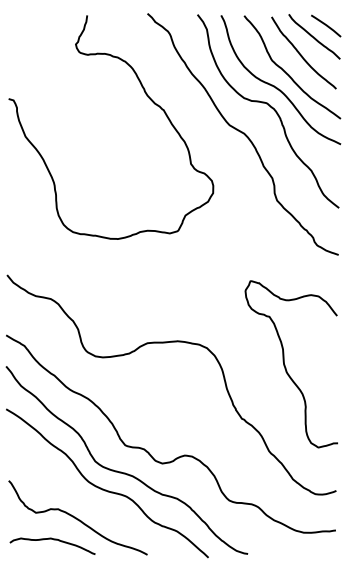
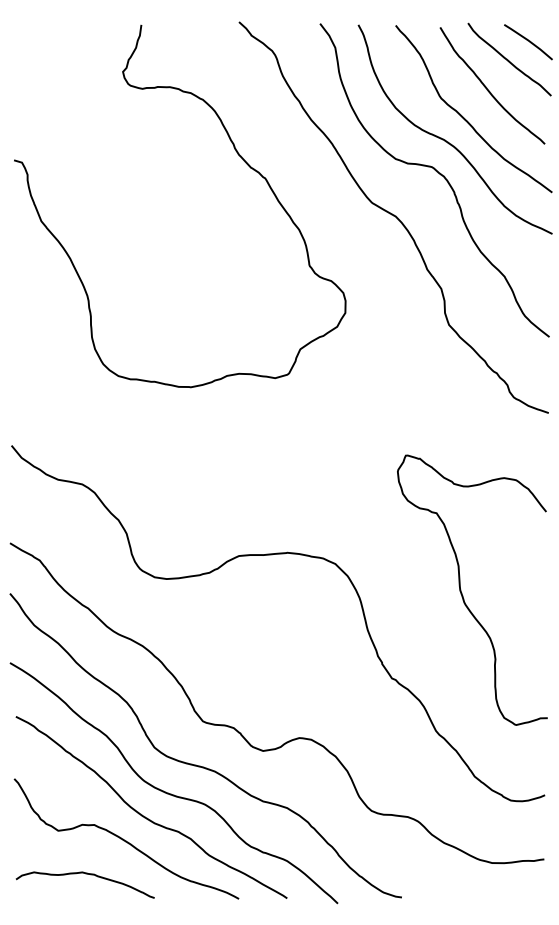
curve: (91, 504) -> (148, 817), added

